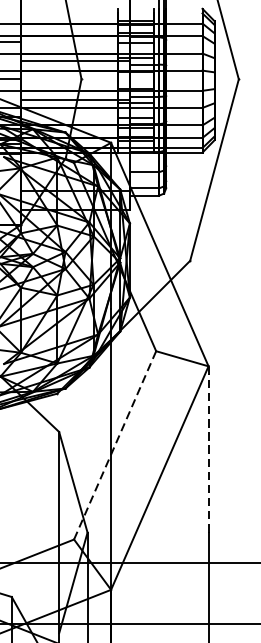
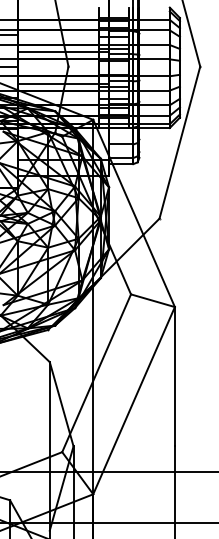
line: (114, 445) -> (96, 373), dashed -> solid
line: (208, 449) -> (174, 376), dashed -> solid

